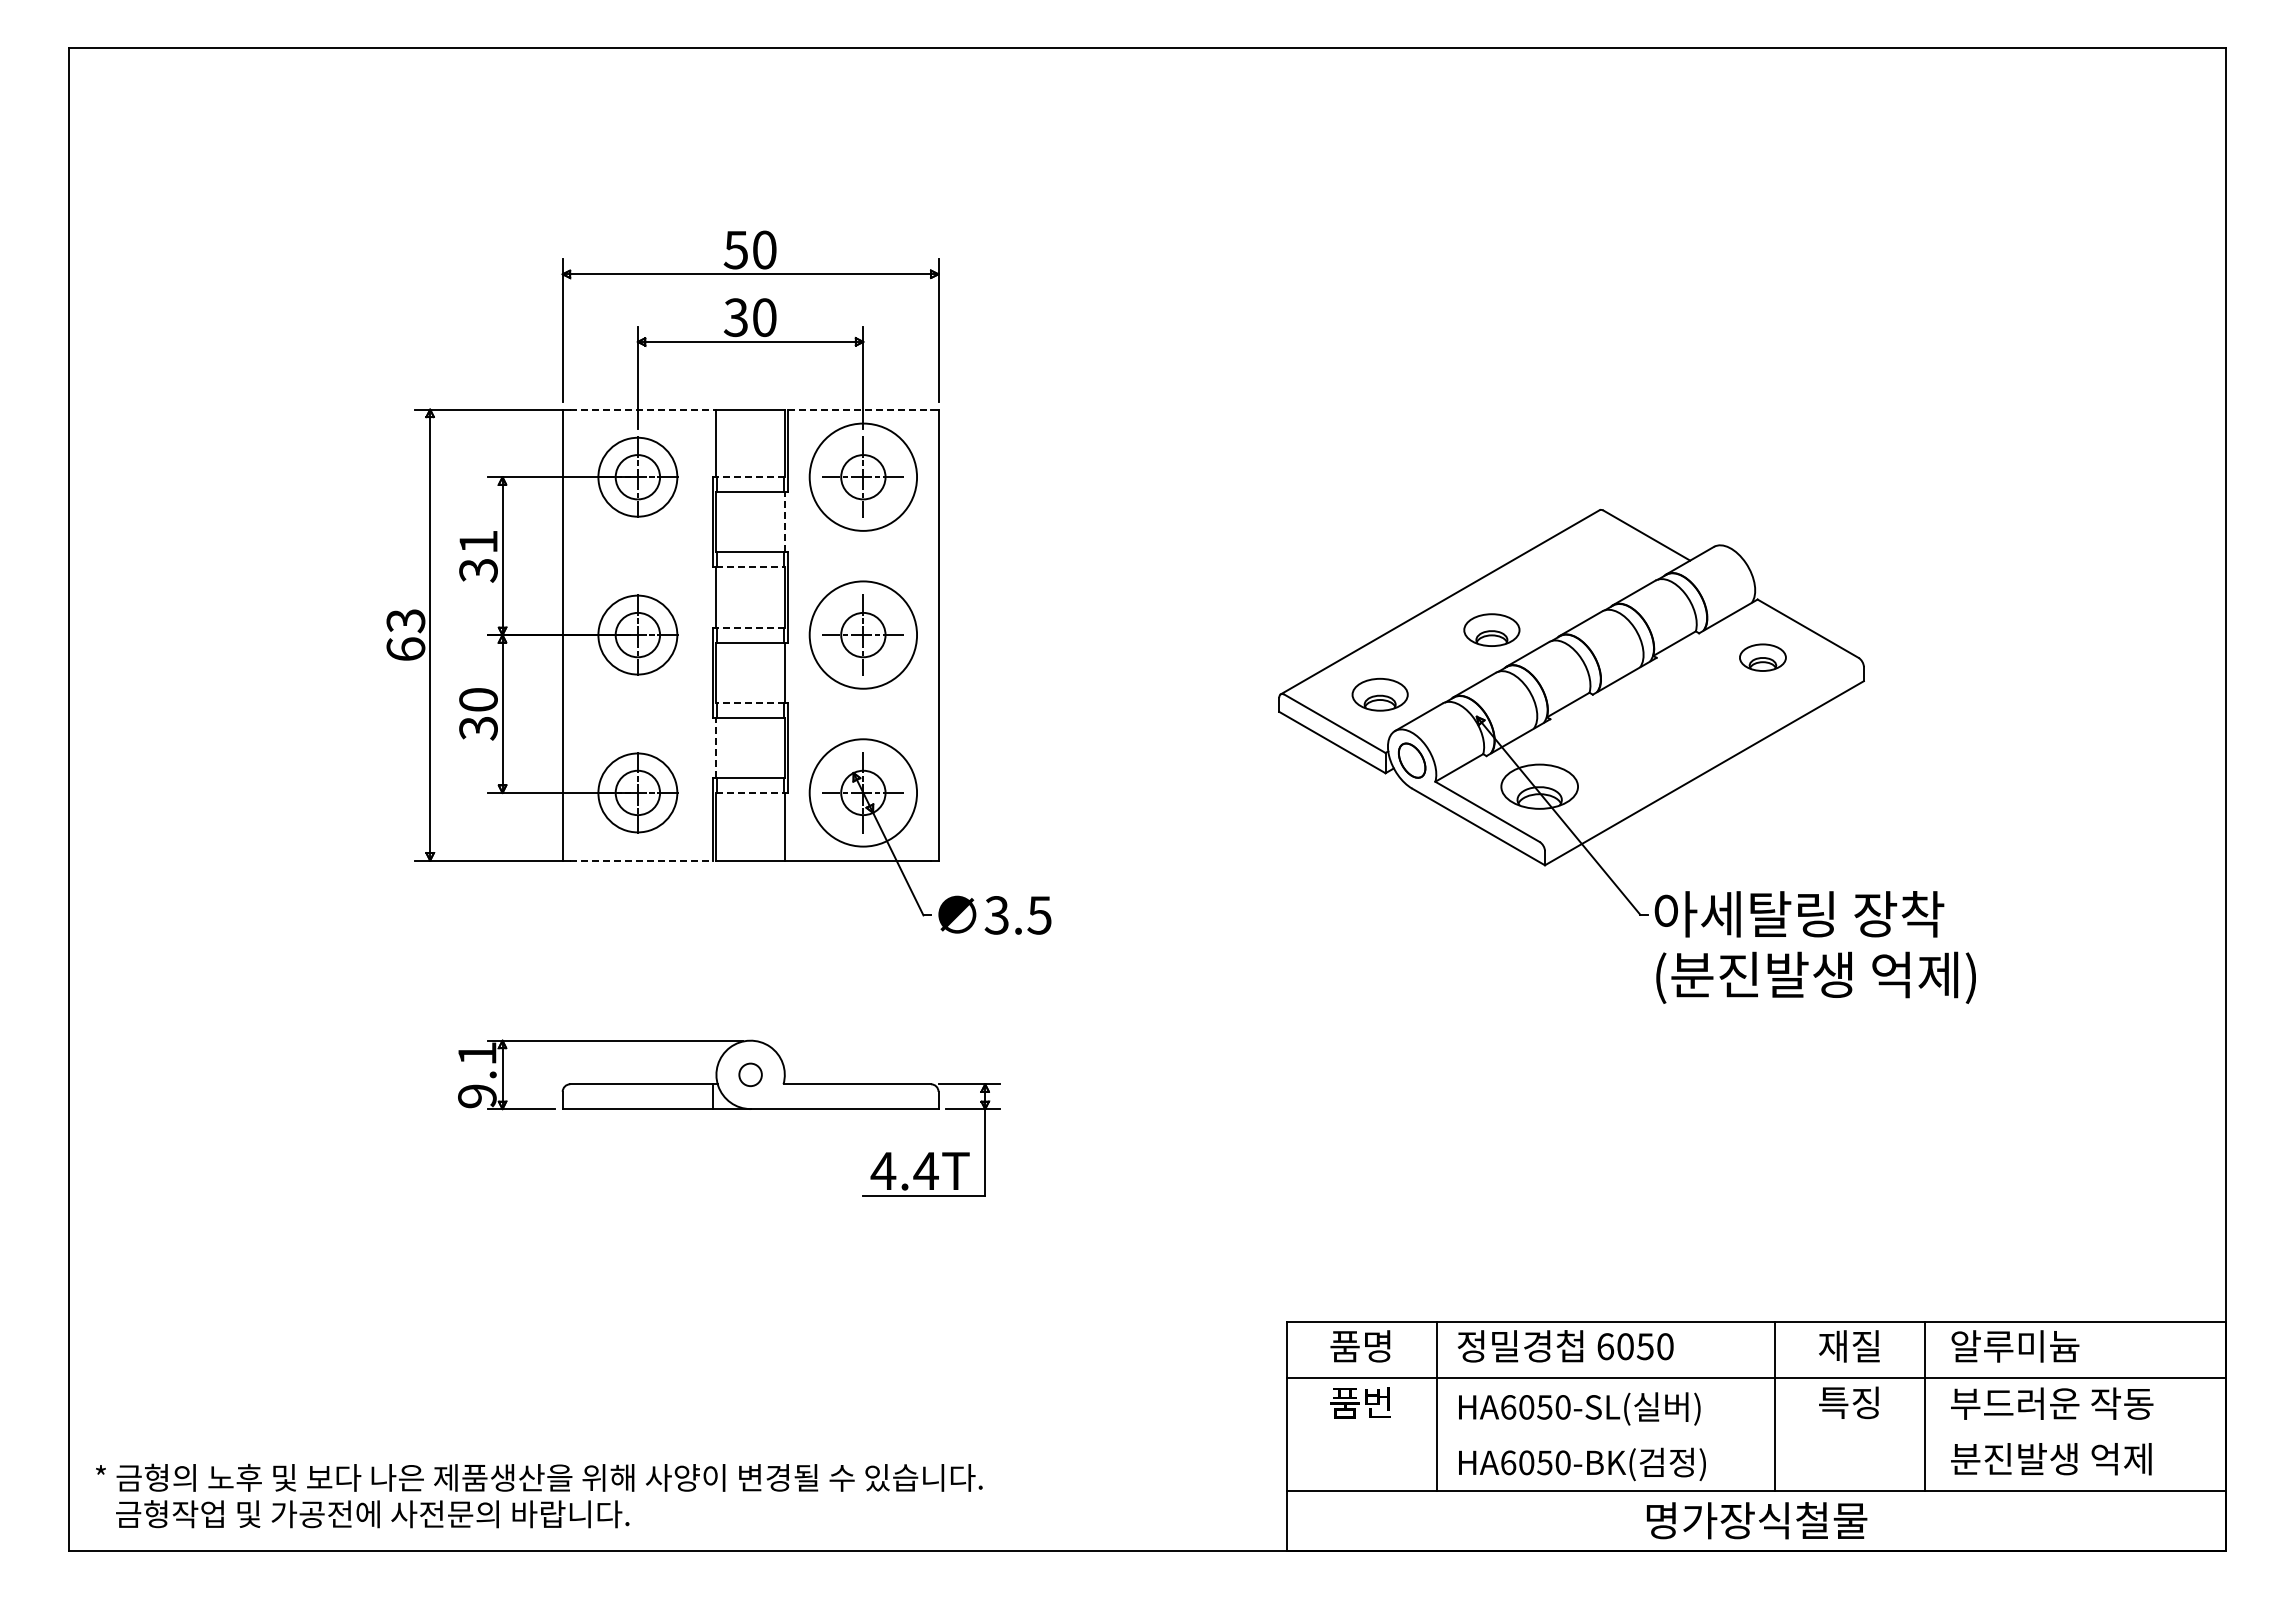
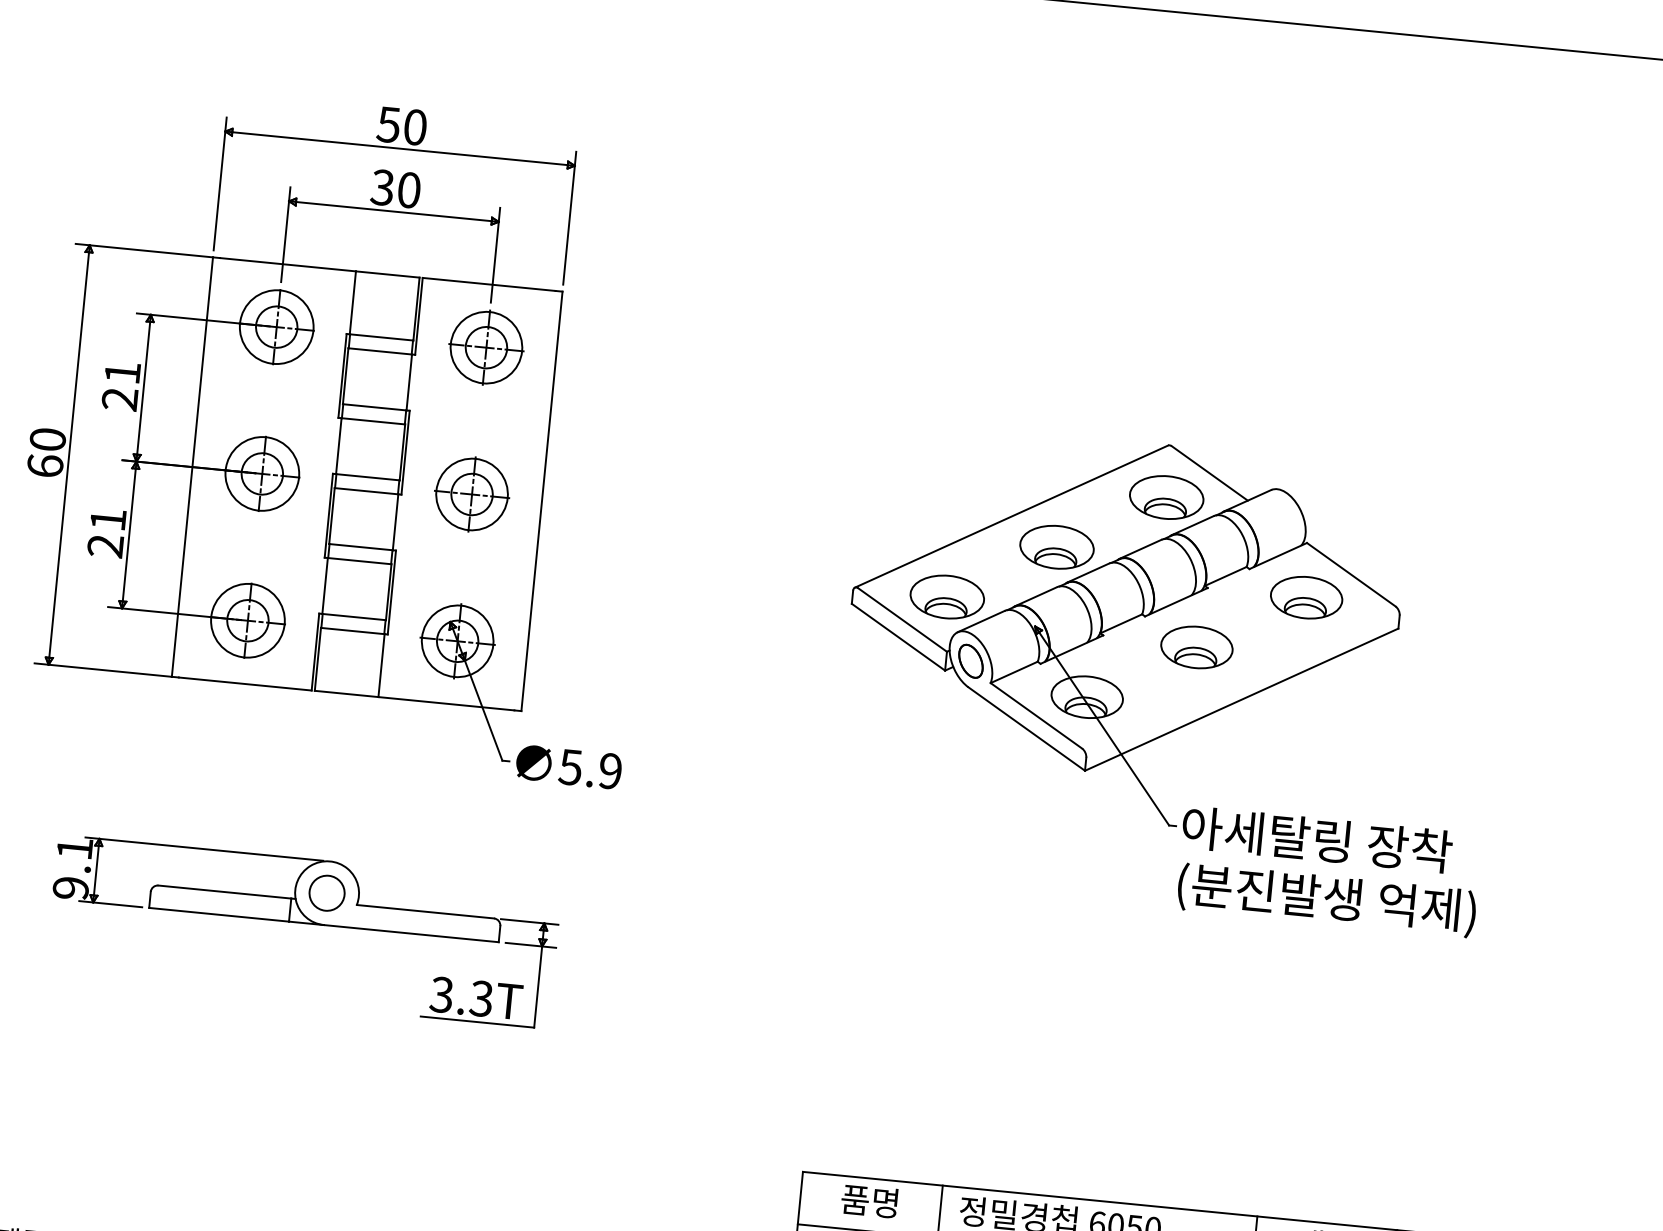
line: (643, 409) -> (288, 264), dashed -> solid
line: (860, 409) -> (489, 284), dashed -> solid
circle: (863, 476) -> (486, 347), size x0.71
line: (750, 477) -> (381, 337), dashed -> solid
line: (784, 521) -> (409, 381), dashed -> solid
part: (1603, 565) -> (1166, 497), added
line: (751, 567) -> (374, 421), dashed -> solid
text: (478, 570) -> (120, 399), 31 -> 21
text: (405, 621) -> (47, 440), 63 -> 60
line: (750, 627) -> (367, 477), dashed -> solid
part: (1491, 629) -> (1056, 546), size x1.43
circle: (863, 634) -> (472, 493), size x0.71
part: (1762, 657) -> (1306, 597), size x1.67
part: (1379, 694) -> (946, 596), size x1.43
line: (750, 702) -> (360, 546), dashed -> solid
text: (478, 714) -> (106, 533), 30 -> 21
part: (1651, 722) -> (1197, 647), added
line: (716, 747) -> (325, 585), dashed -> solid
line: (751, 792) -> (353, 630), dashed -> solid
circle: (863, 792) -> (457, 640), size x0.71
line: (642, 860) -> (246, 684), dashed -> solid
text: (1018, 915) -> (590, 769), 3.5 -> 5.9
circle: (750, 1074) -> (327, 892), size x1.67
text: (904, 1170) -> (461, 996), 4.4T -> 3.3T

